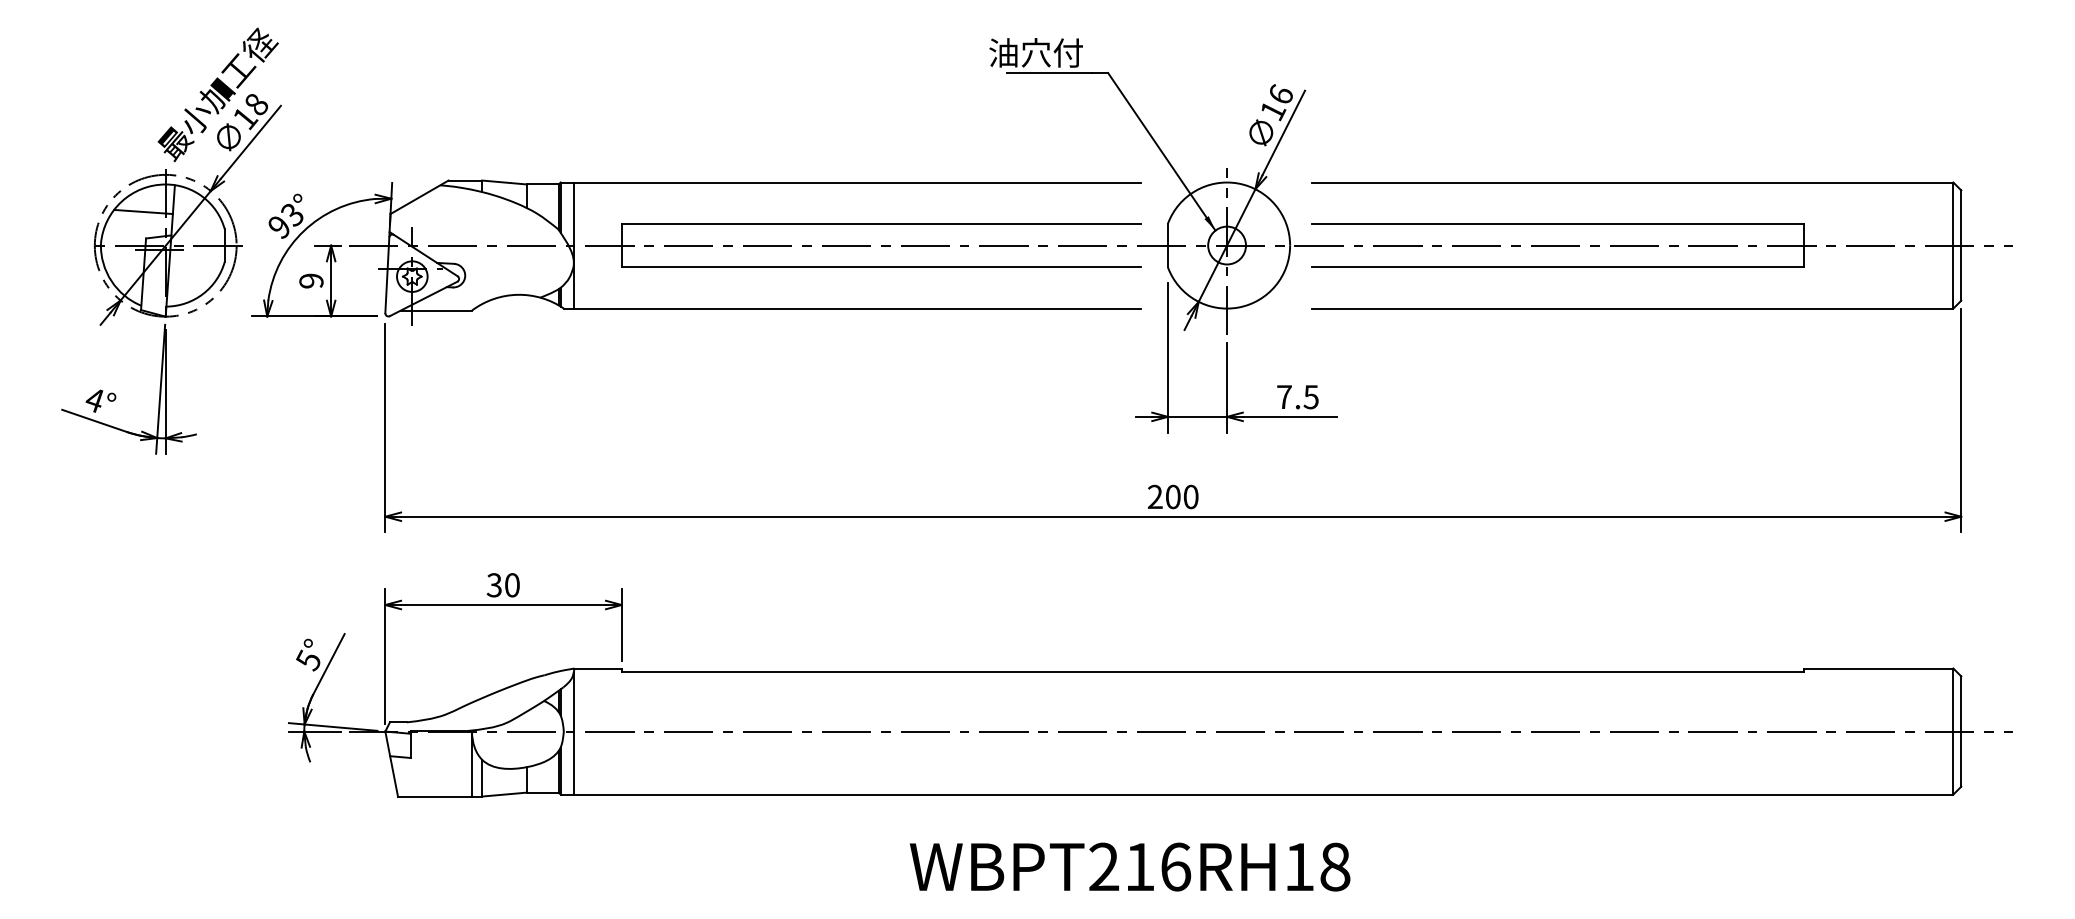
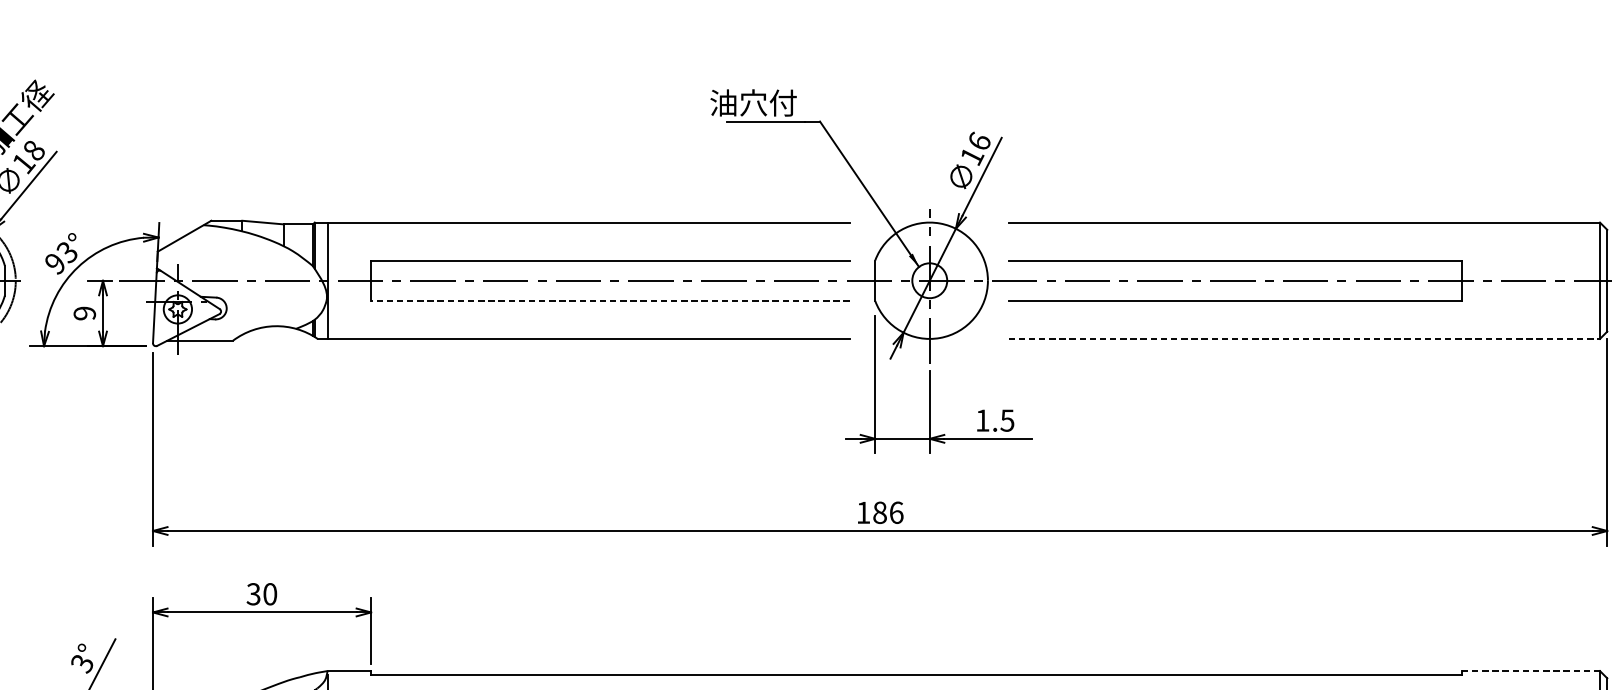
line: (880, 267) -> (609, 301), solid -> dashed
line: (1633, 308) -> (1304, 338), solid -> dashed
text: (1284, 396) -> (982, 420), 7.5 -> 1.5
text: (1172, 496) -> (879, 512), 200 -> 186
text: (308, 660) -> (82, 663), 5° -> 3°
line: (1878, 668) -> (1530, 671), solid -> dashed

